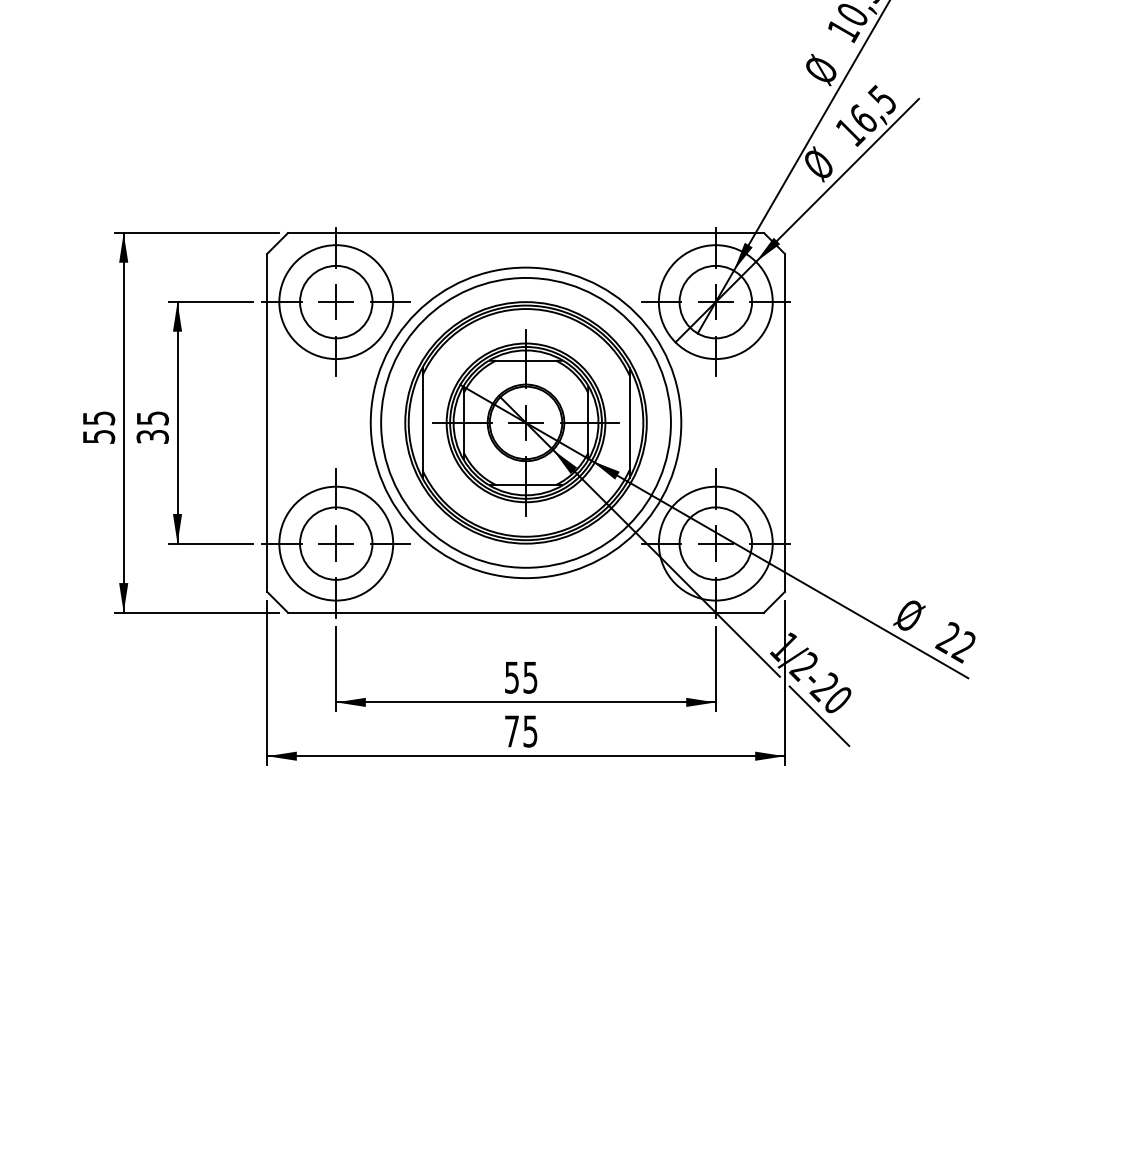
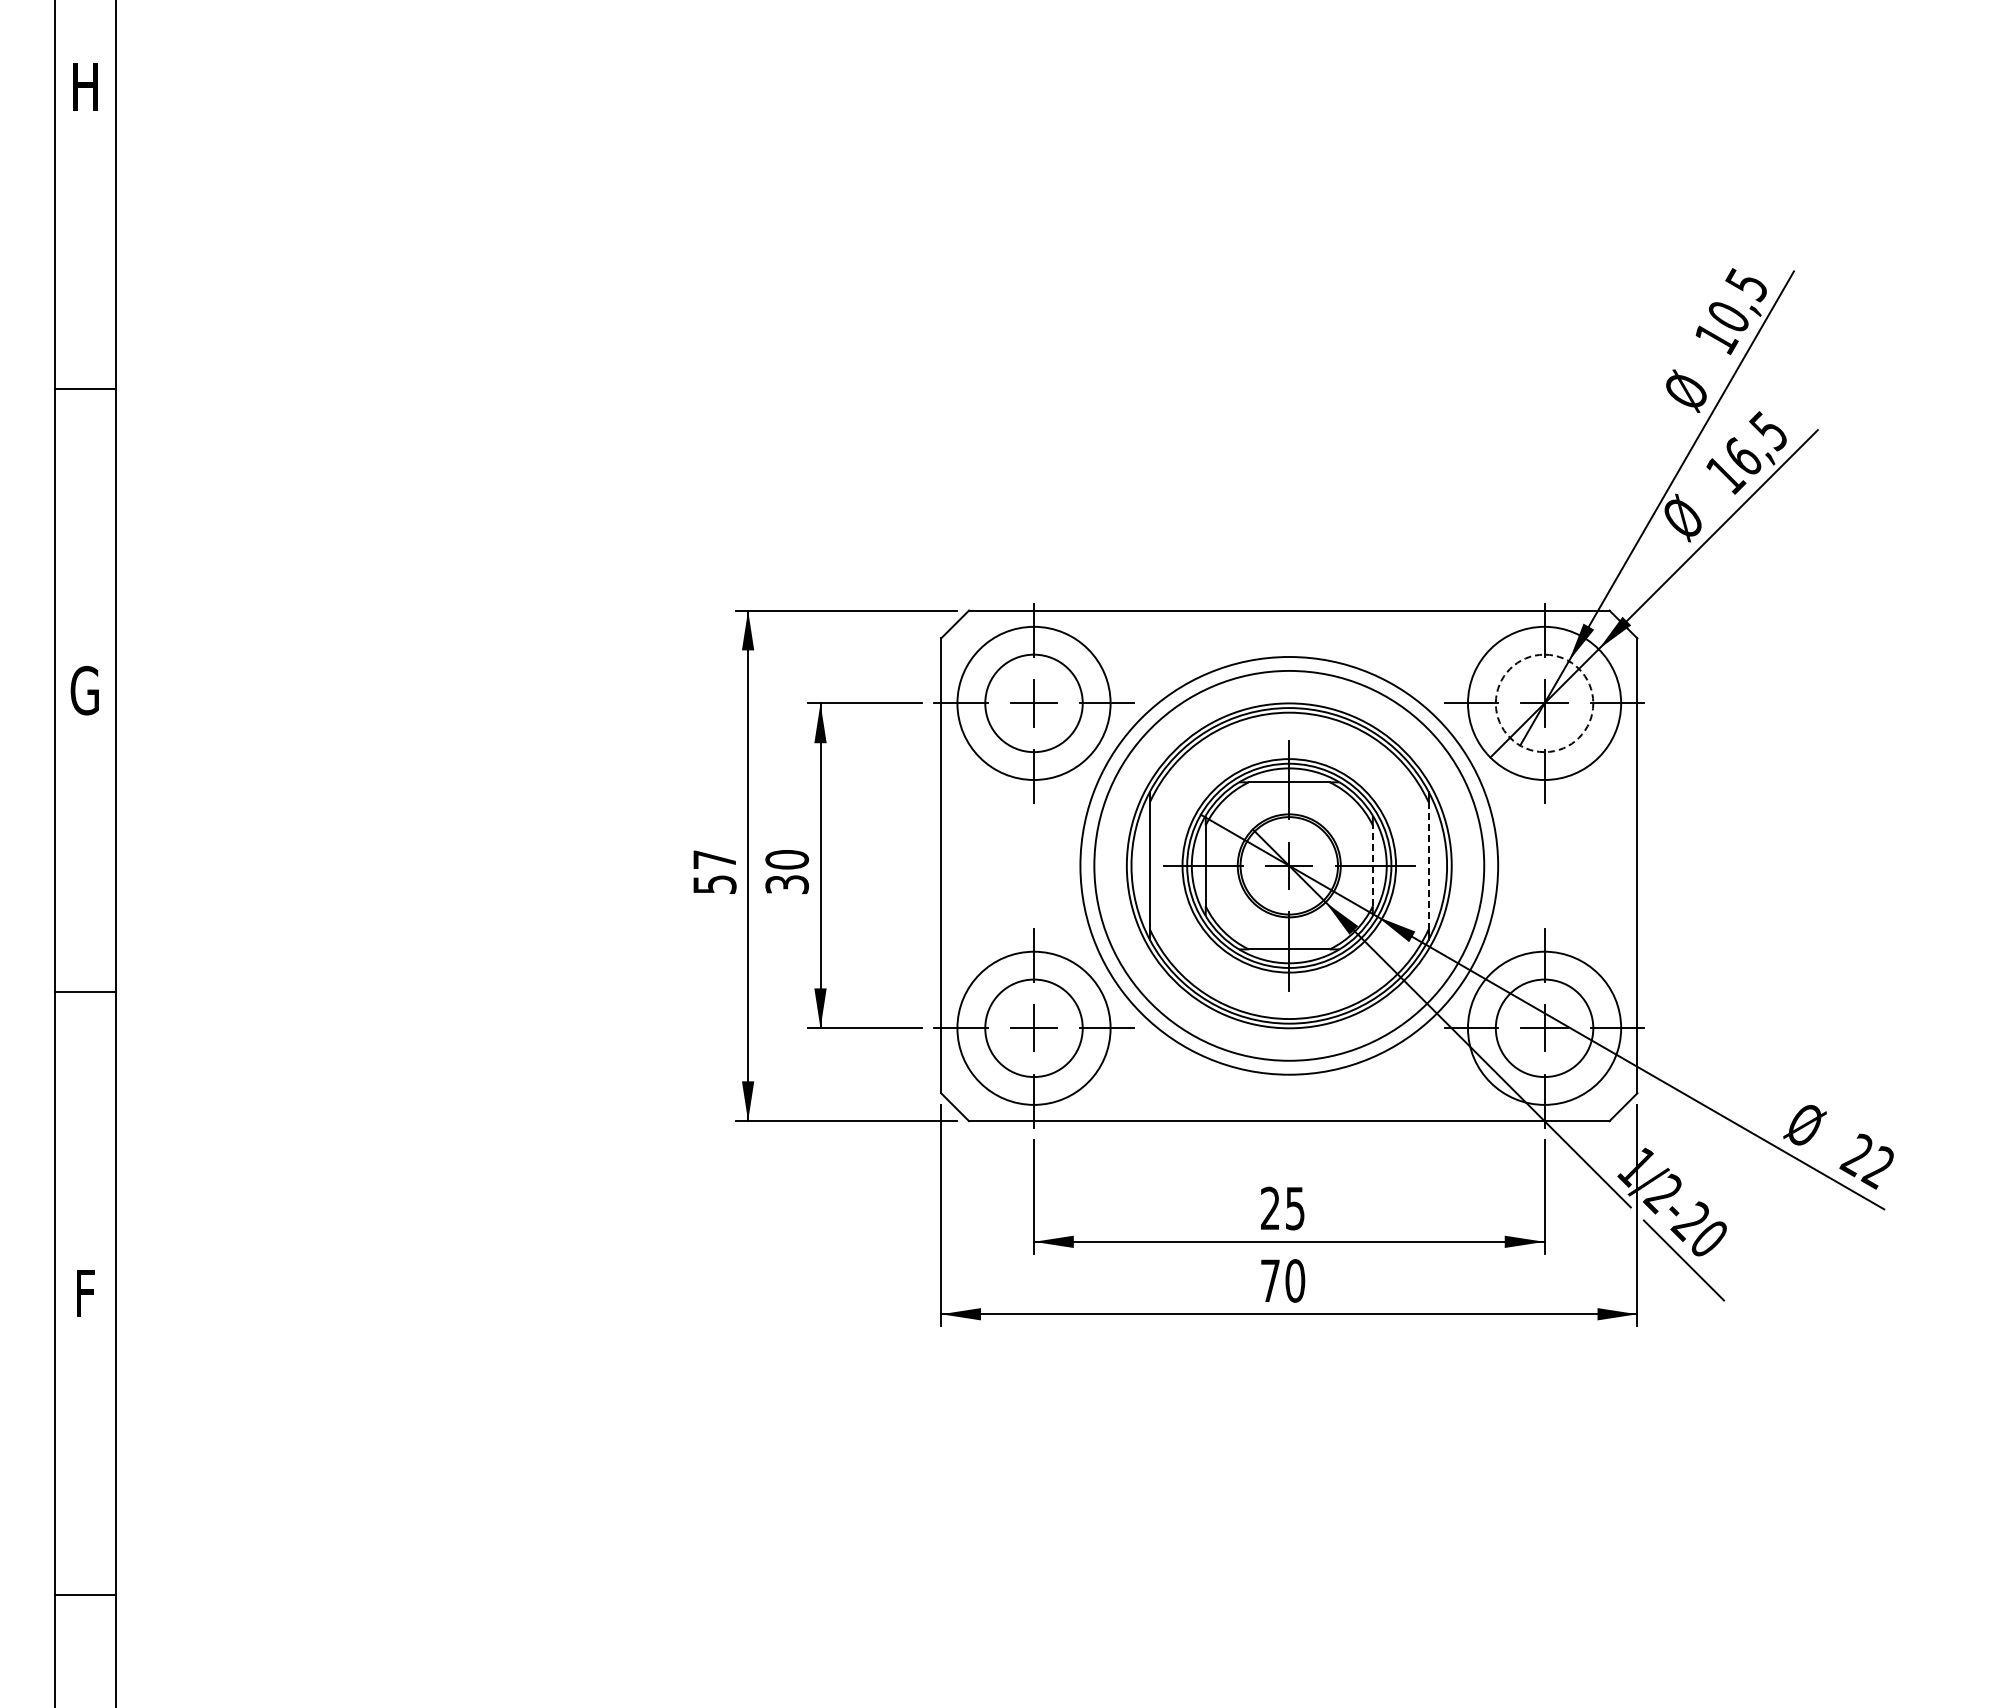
circle: (715, 302) -> (1544, 703), solid -> dashed
text: (98, 418) -> (714, 859), 55 -> 57
text: (153, 418) -> (787, 859), 35 -> 30
line: (587, 422) -> (1372, 865), solid -> dashed
line: (629, 422) -> (1428, 865), solid -> dashed
text: (512, 677) -> (1270, 1208), 55 -> 25
text: (530, 731) -> (1295, 1280), 75 -> 70

